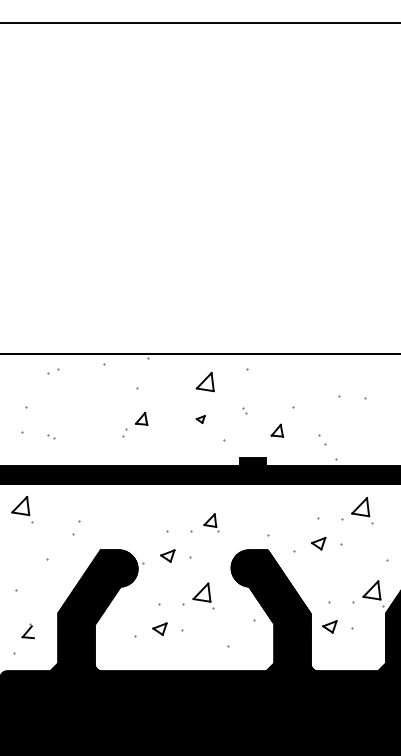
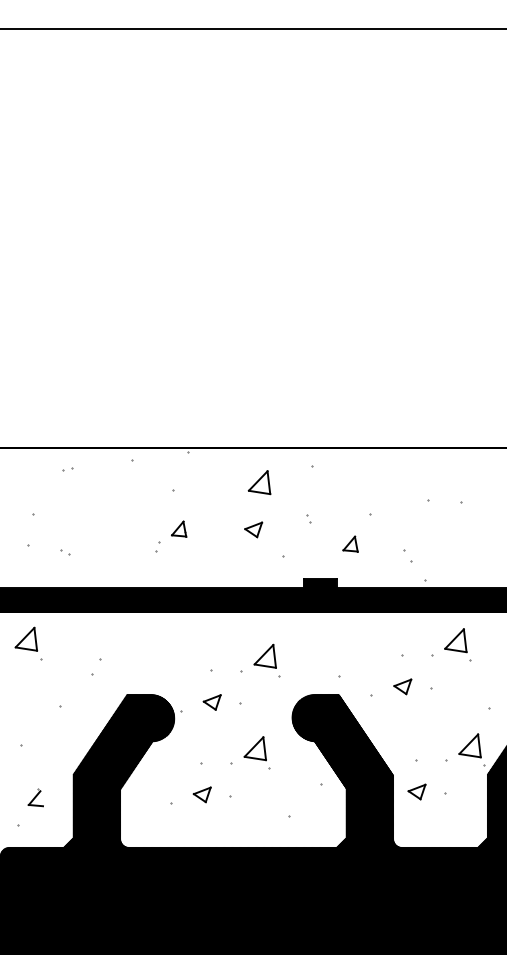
part: (53, 371) -> (67, 469), size x0.62
part: (200, 419) -> (253, 529), size x1.67
part: (211, 522) -> (267, 660), size x1.43

